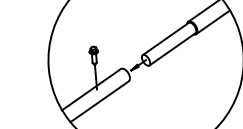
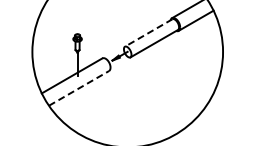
line: (165, 39) -> (148, 33), solid -> dashed
line: (100, 101) -> (79, 88), solid -> dashed

